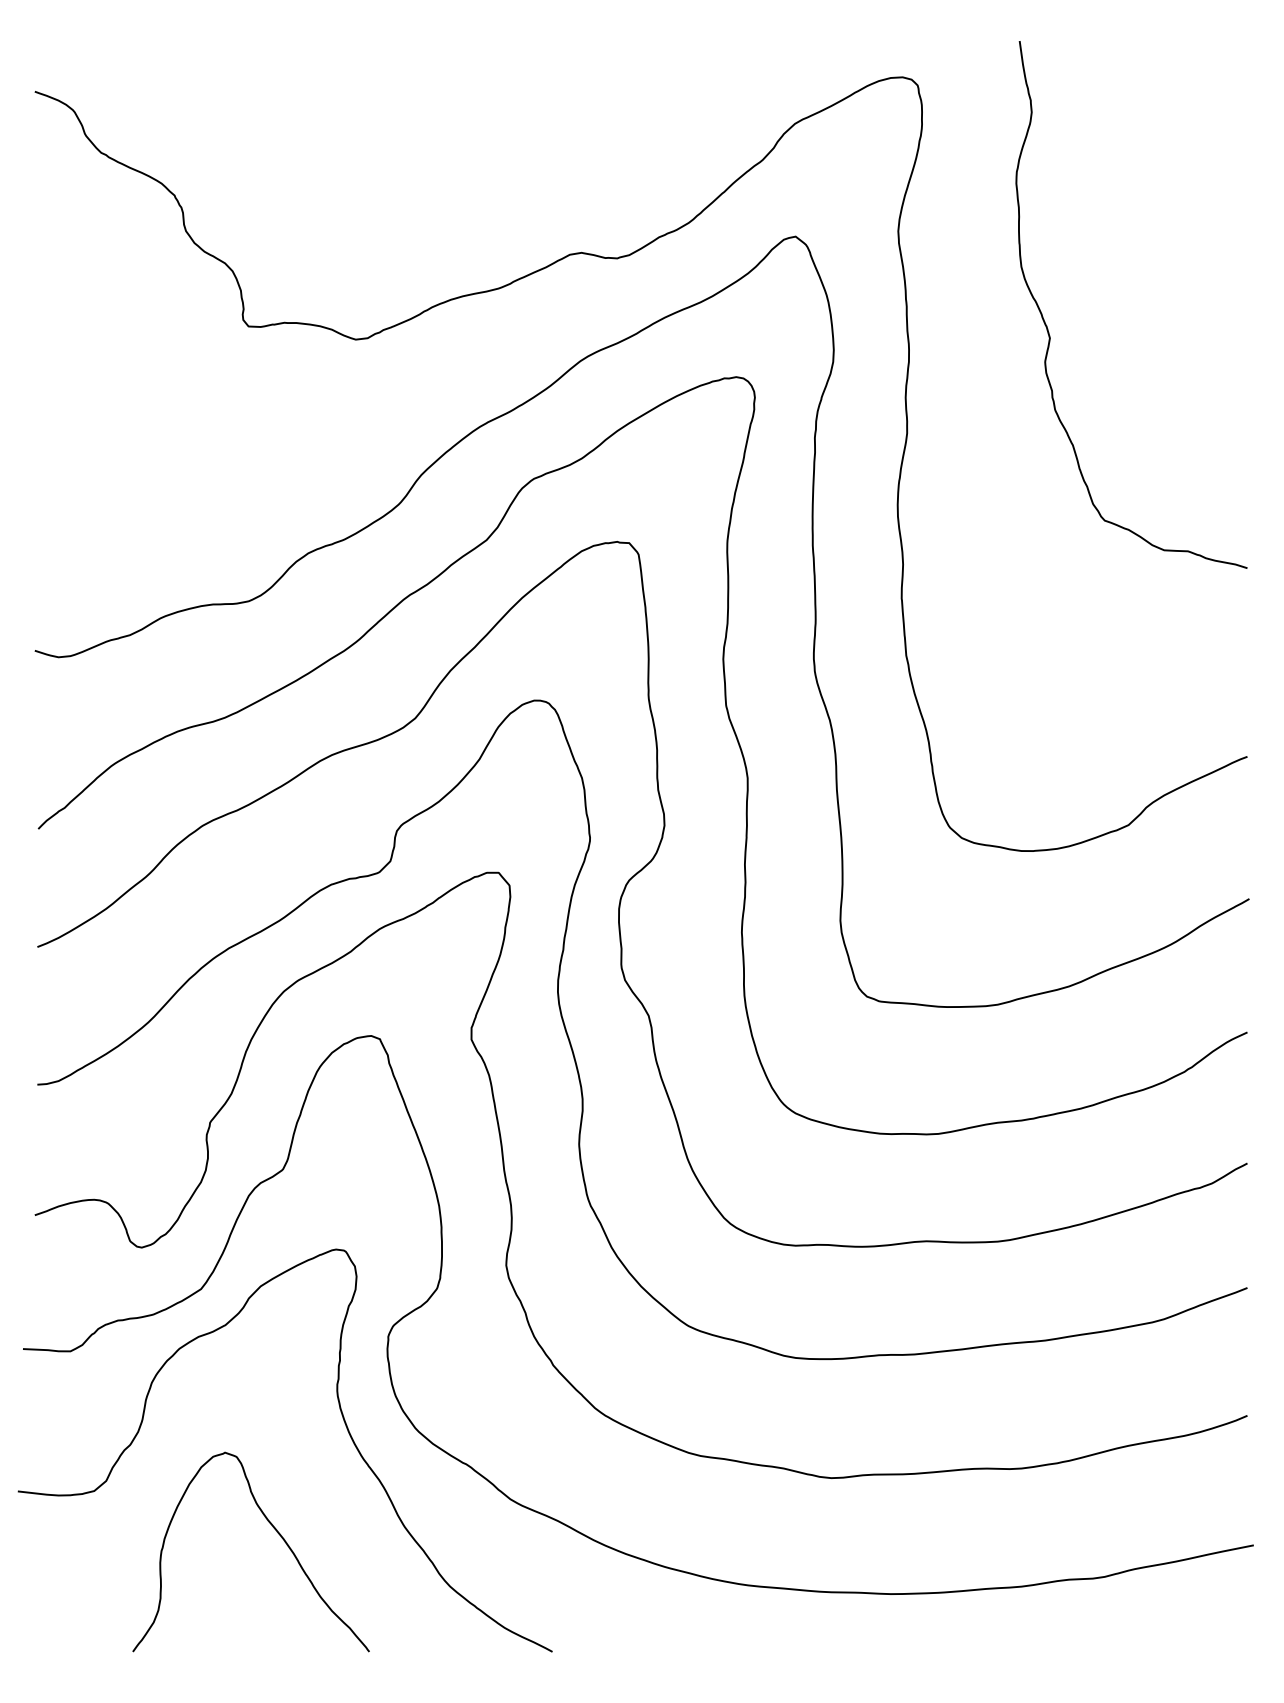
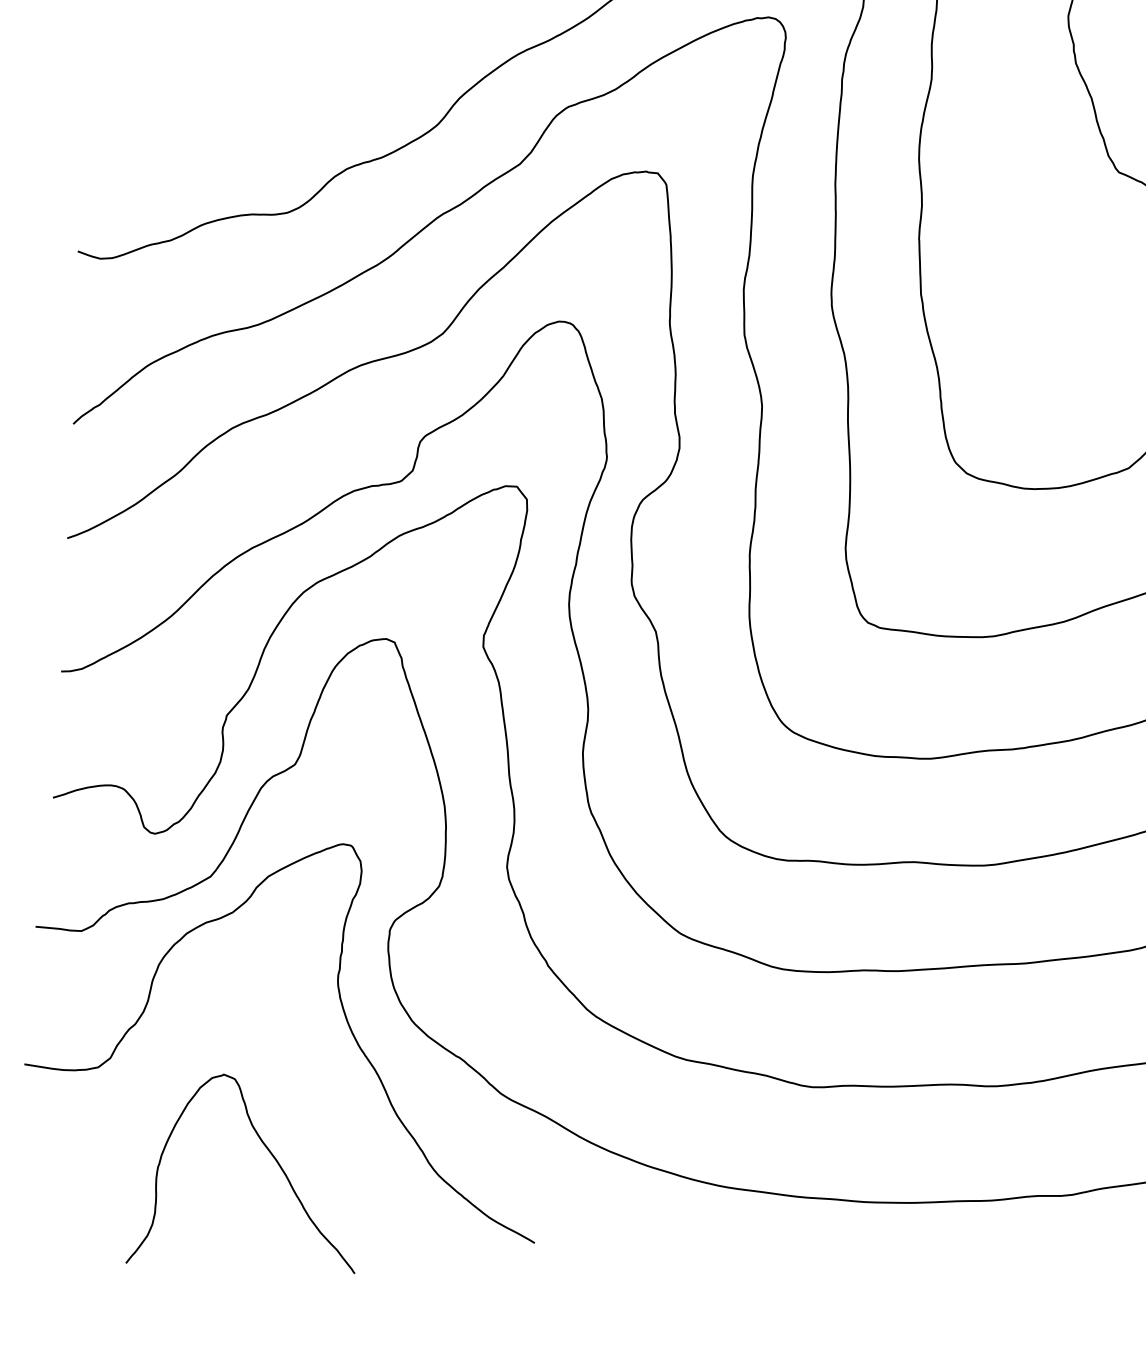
curve: (277, 1533) -> (271, 1155), moved

